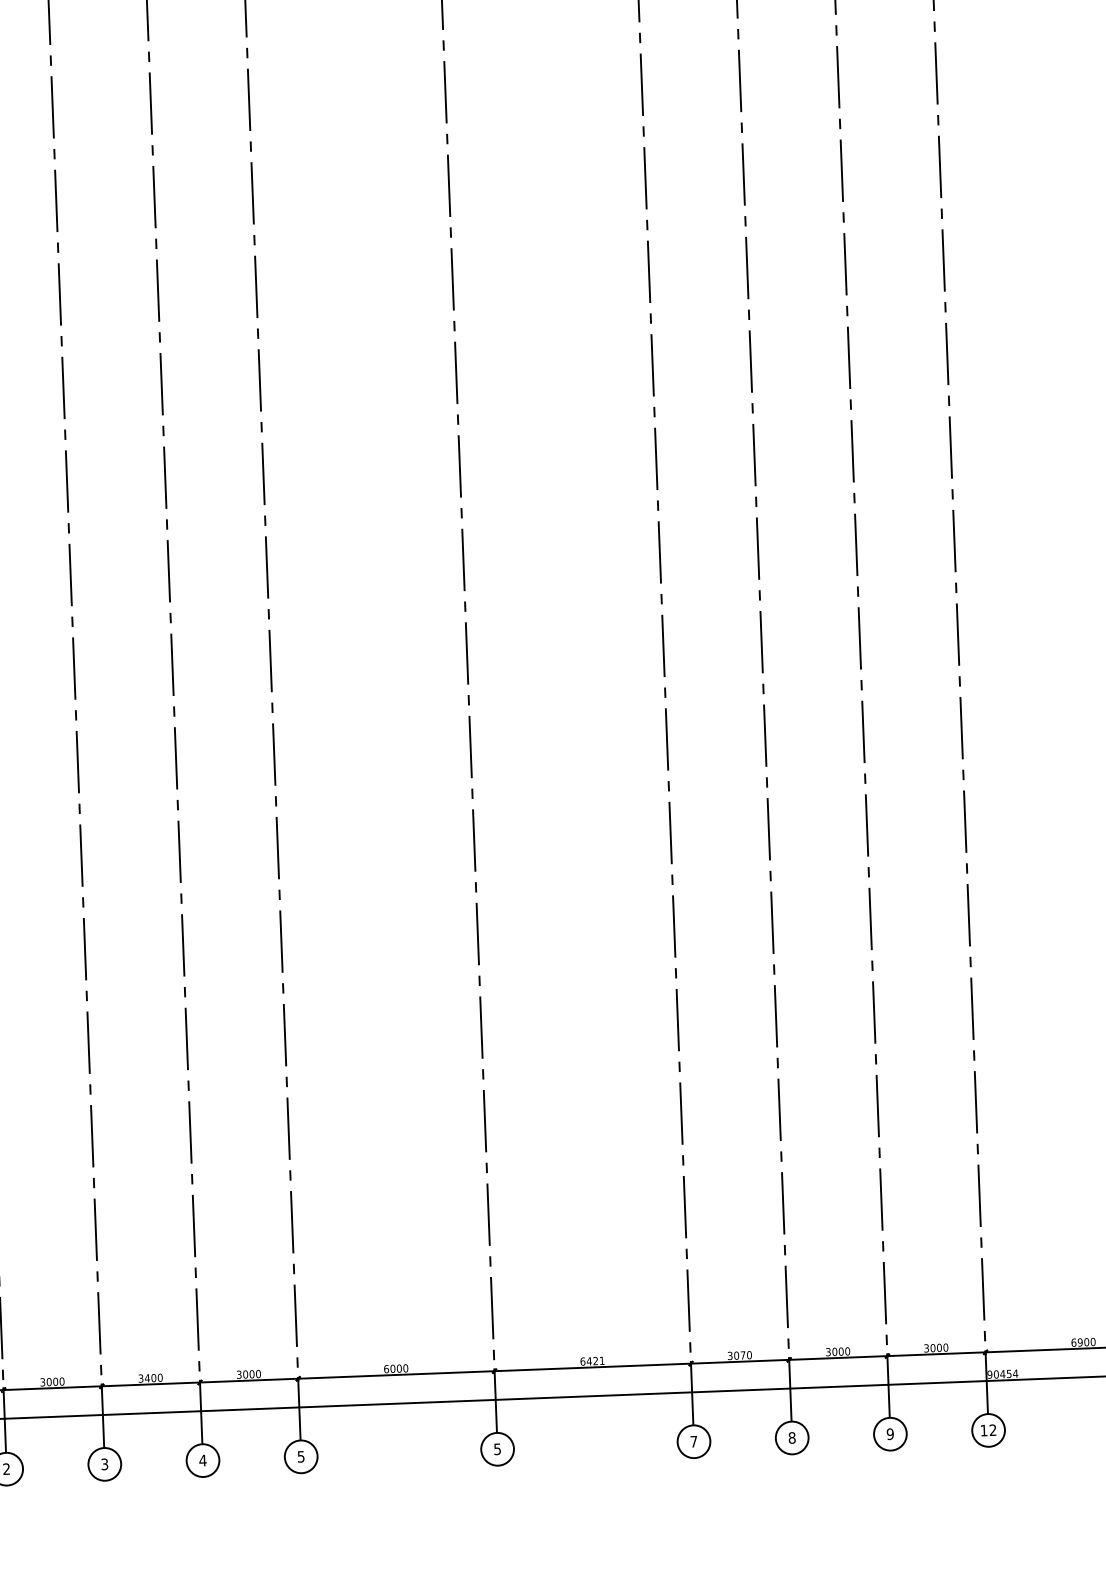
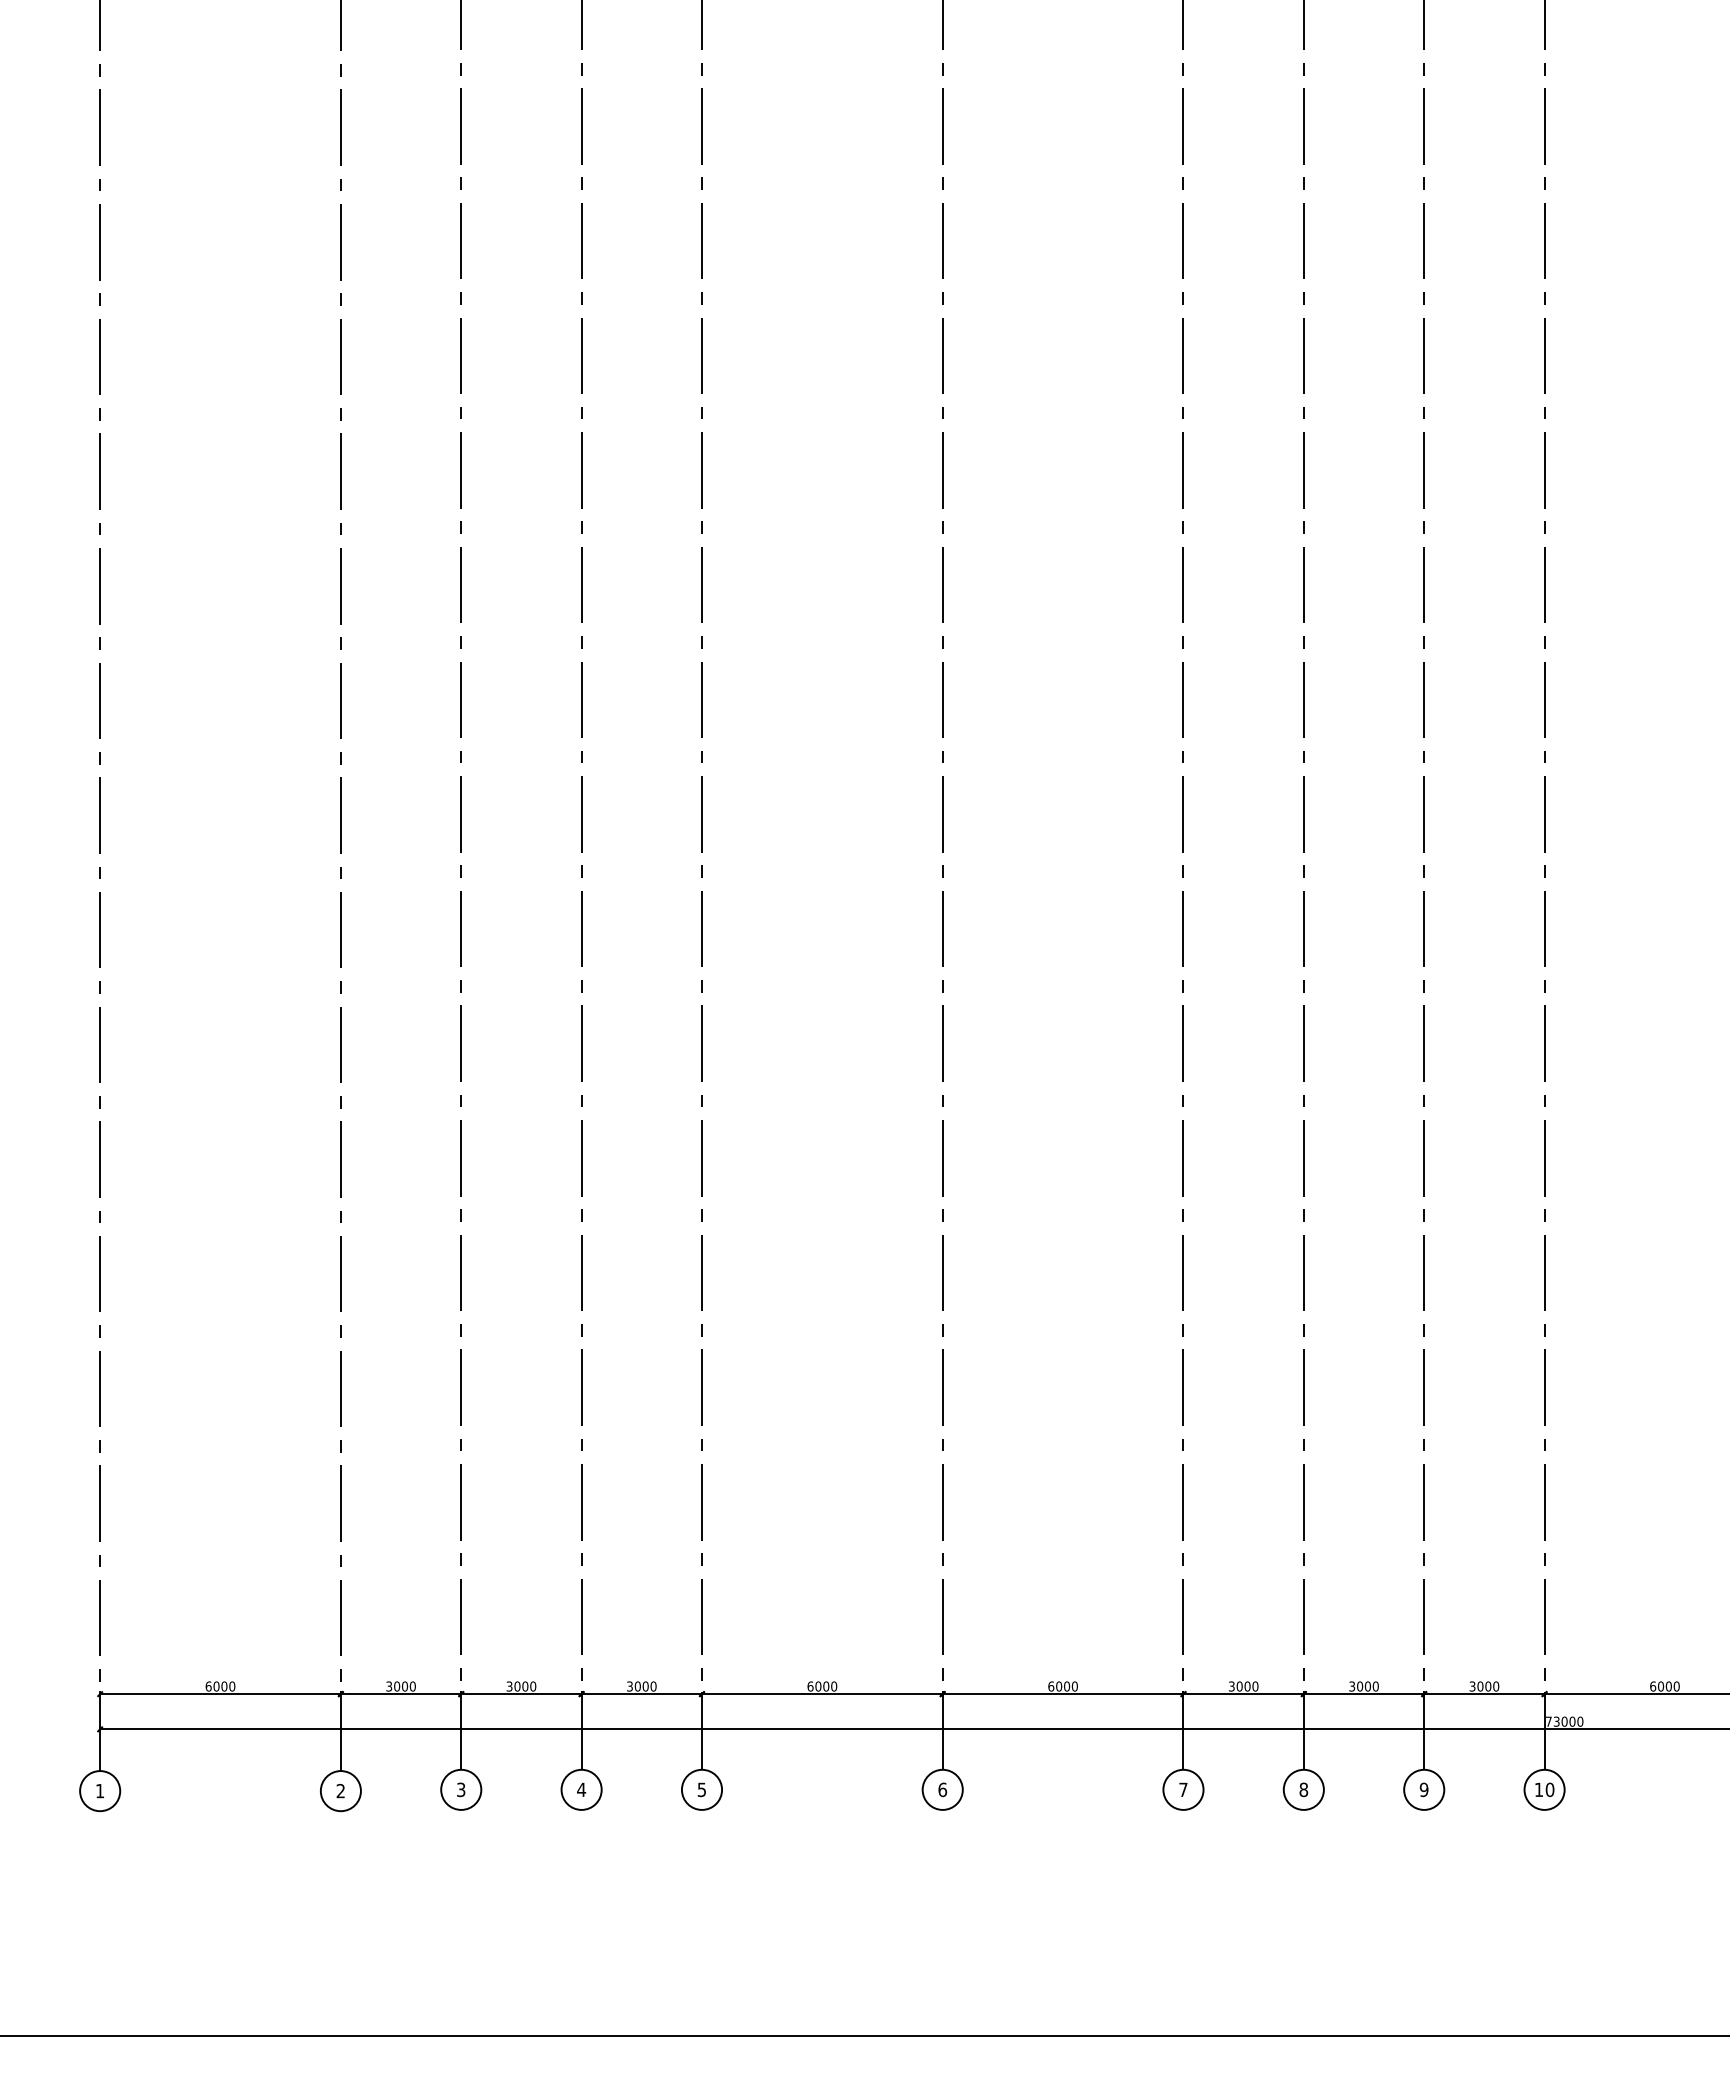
text: (1079, 1342) -> (1660, 1686), 6900 -> 6000
text: (742, 1355) -> (1247, 1686), 3070 -> 3000
text: (595, 1361) -> (1066, 1686), 6421 -> 6000
text: (1002, 1374) -> (1564, 1721), 90454 -> 73000
text: (147, 1378) -> (517, 1686), 3400 -> 3000
text: (992, 1429) -> (1549, 1789), 12 -> 10
text: (497, 1449) -> (942, 1789), 5 -> 6

